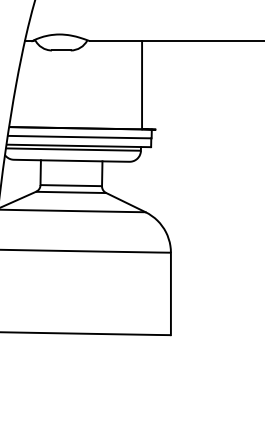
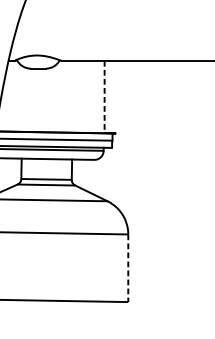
line: (142, 85) -> (104, 97), solid -> dashed
line: (170, 294) -> (127, 268), solid -> dashed

